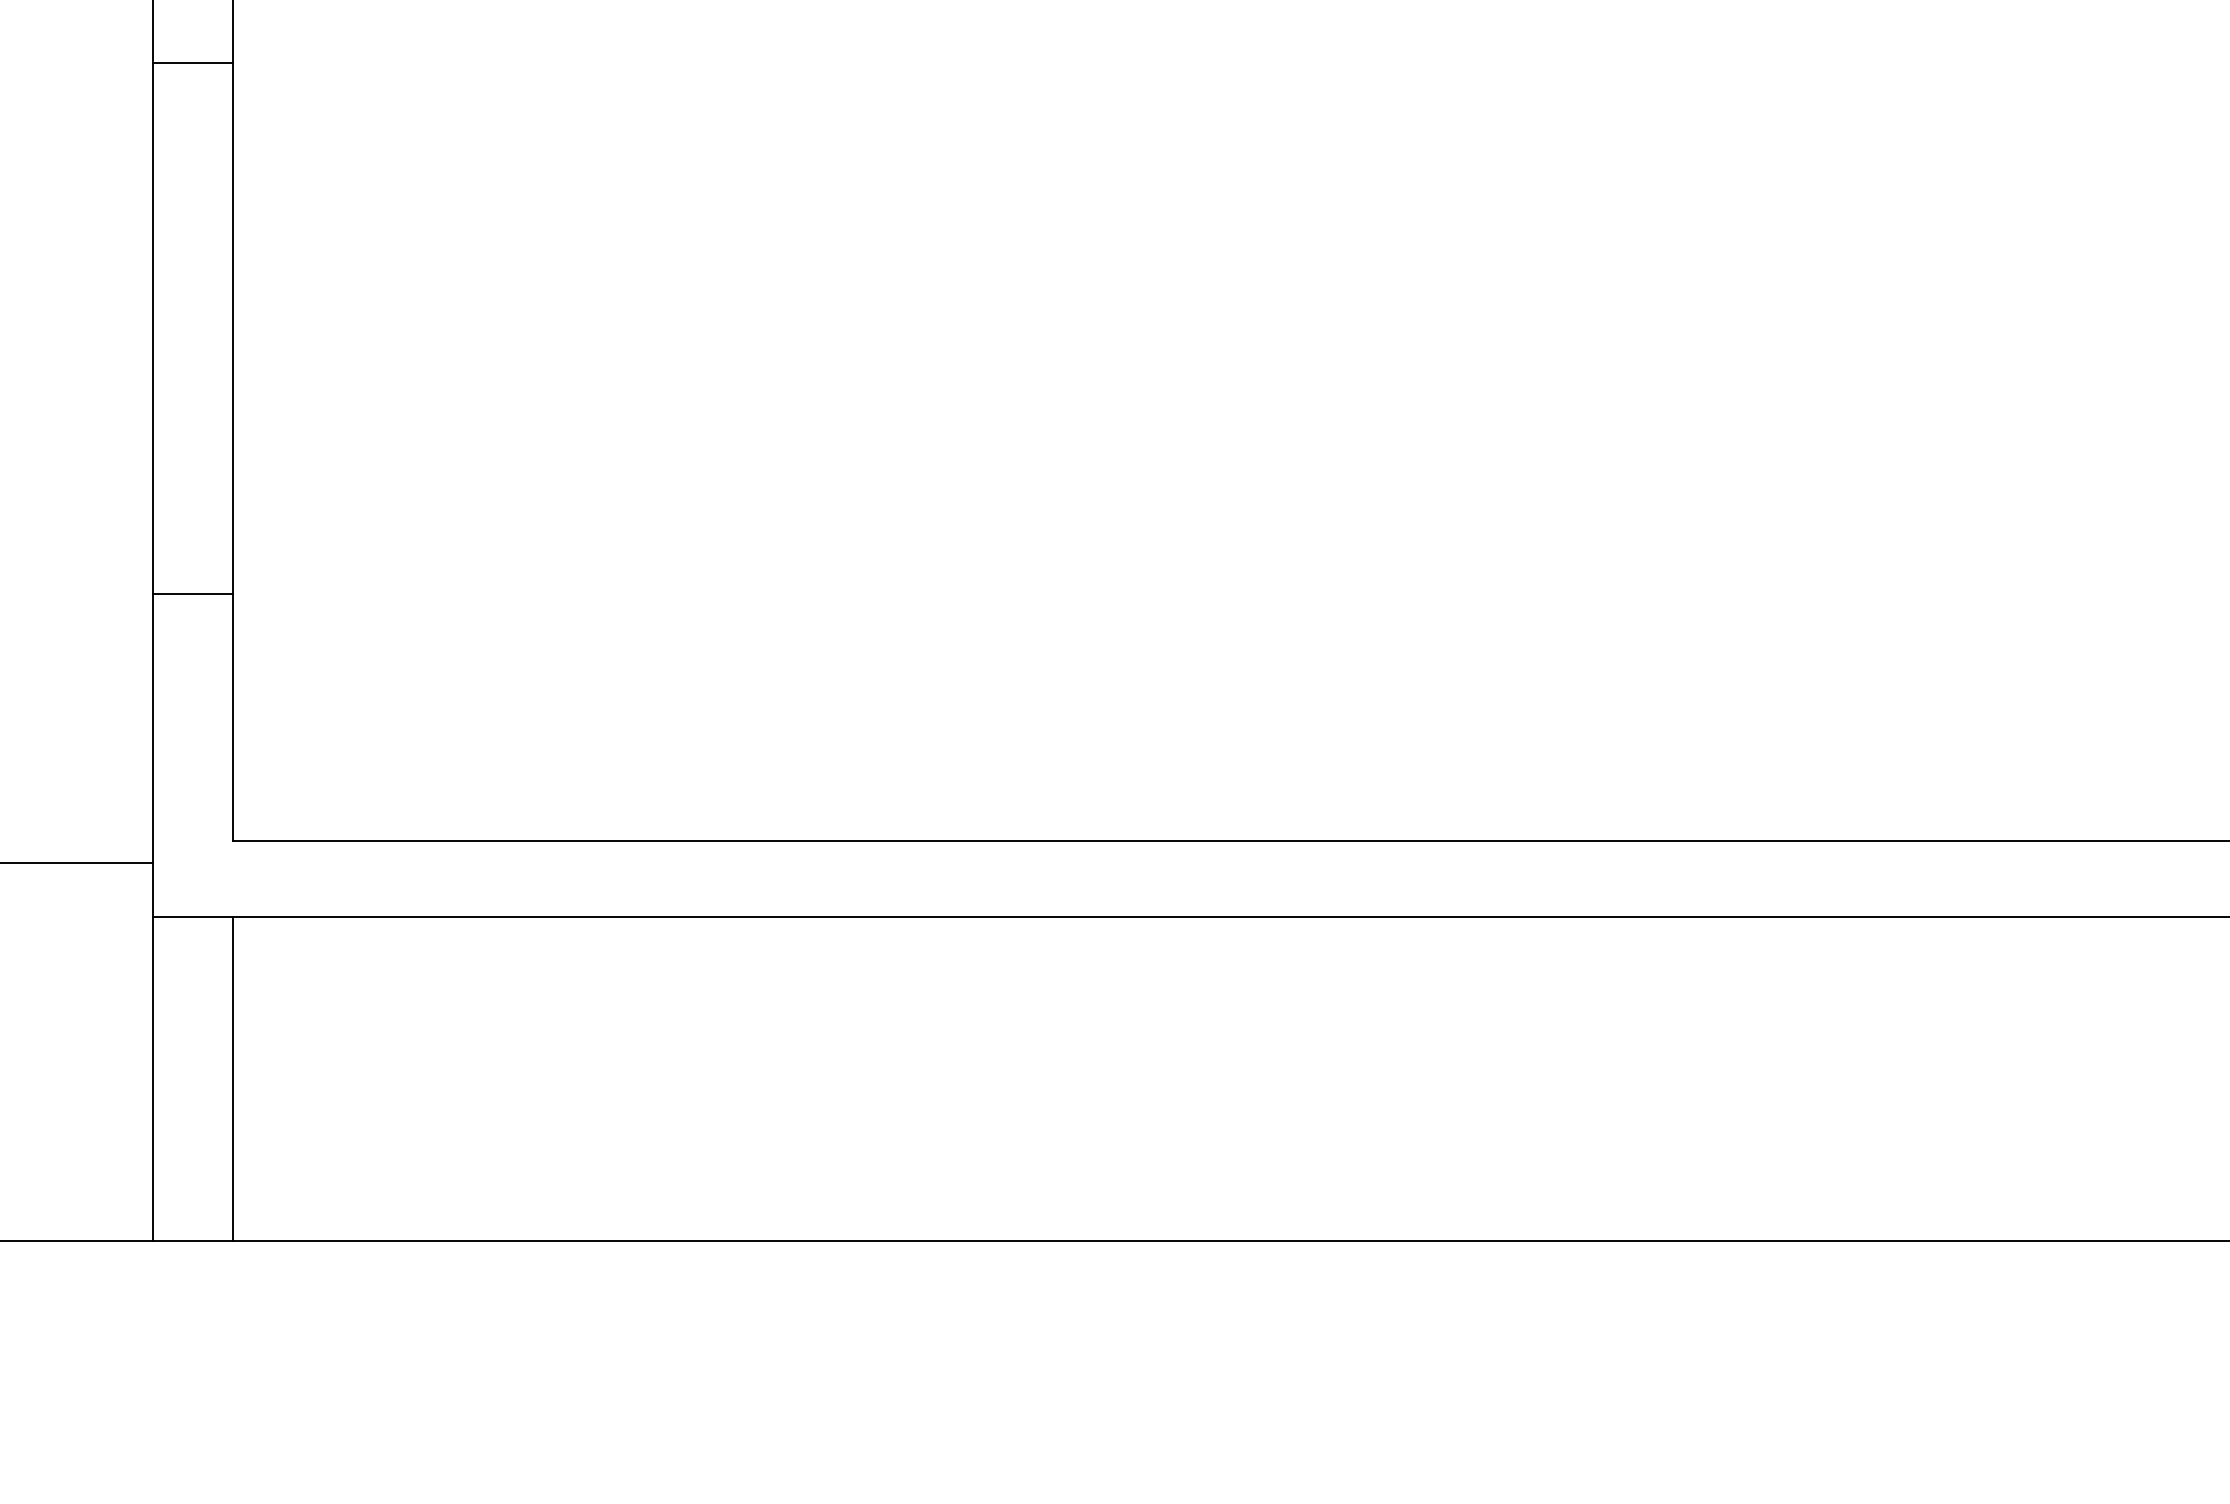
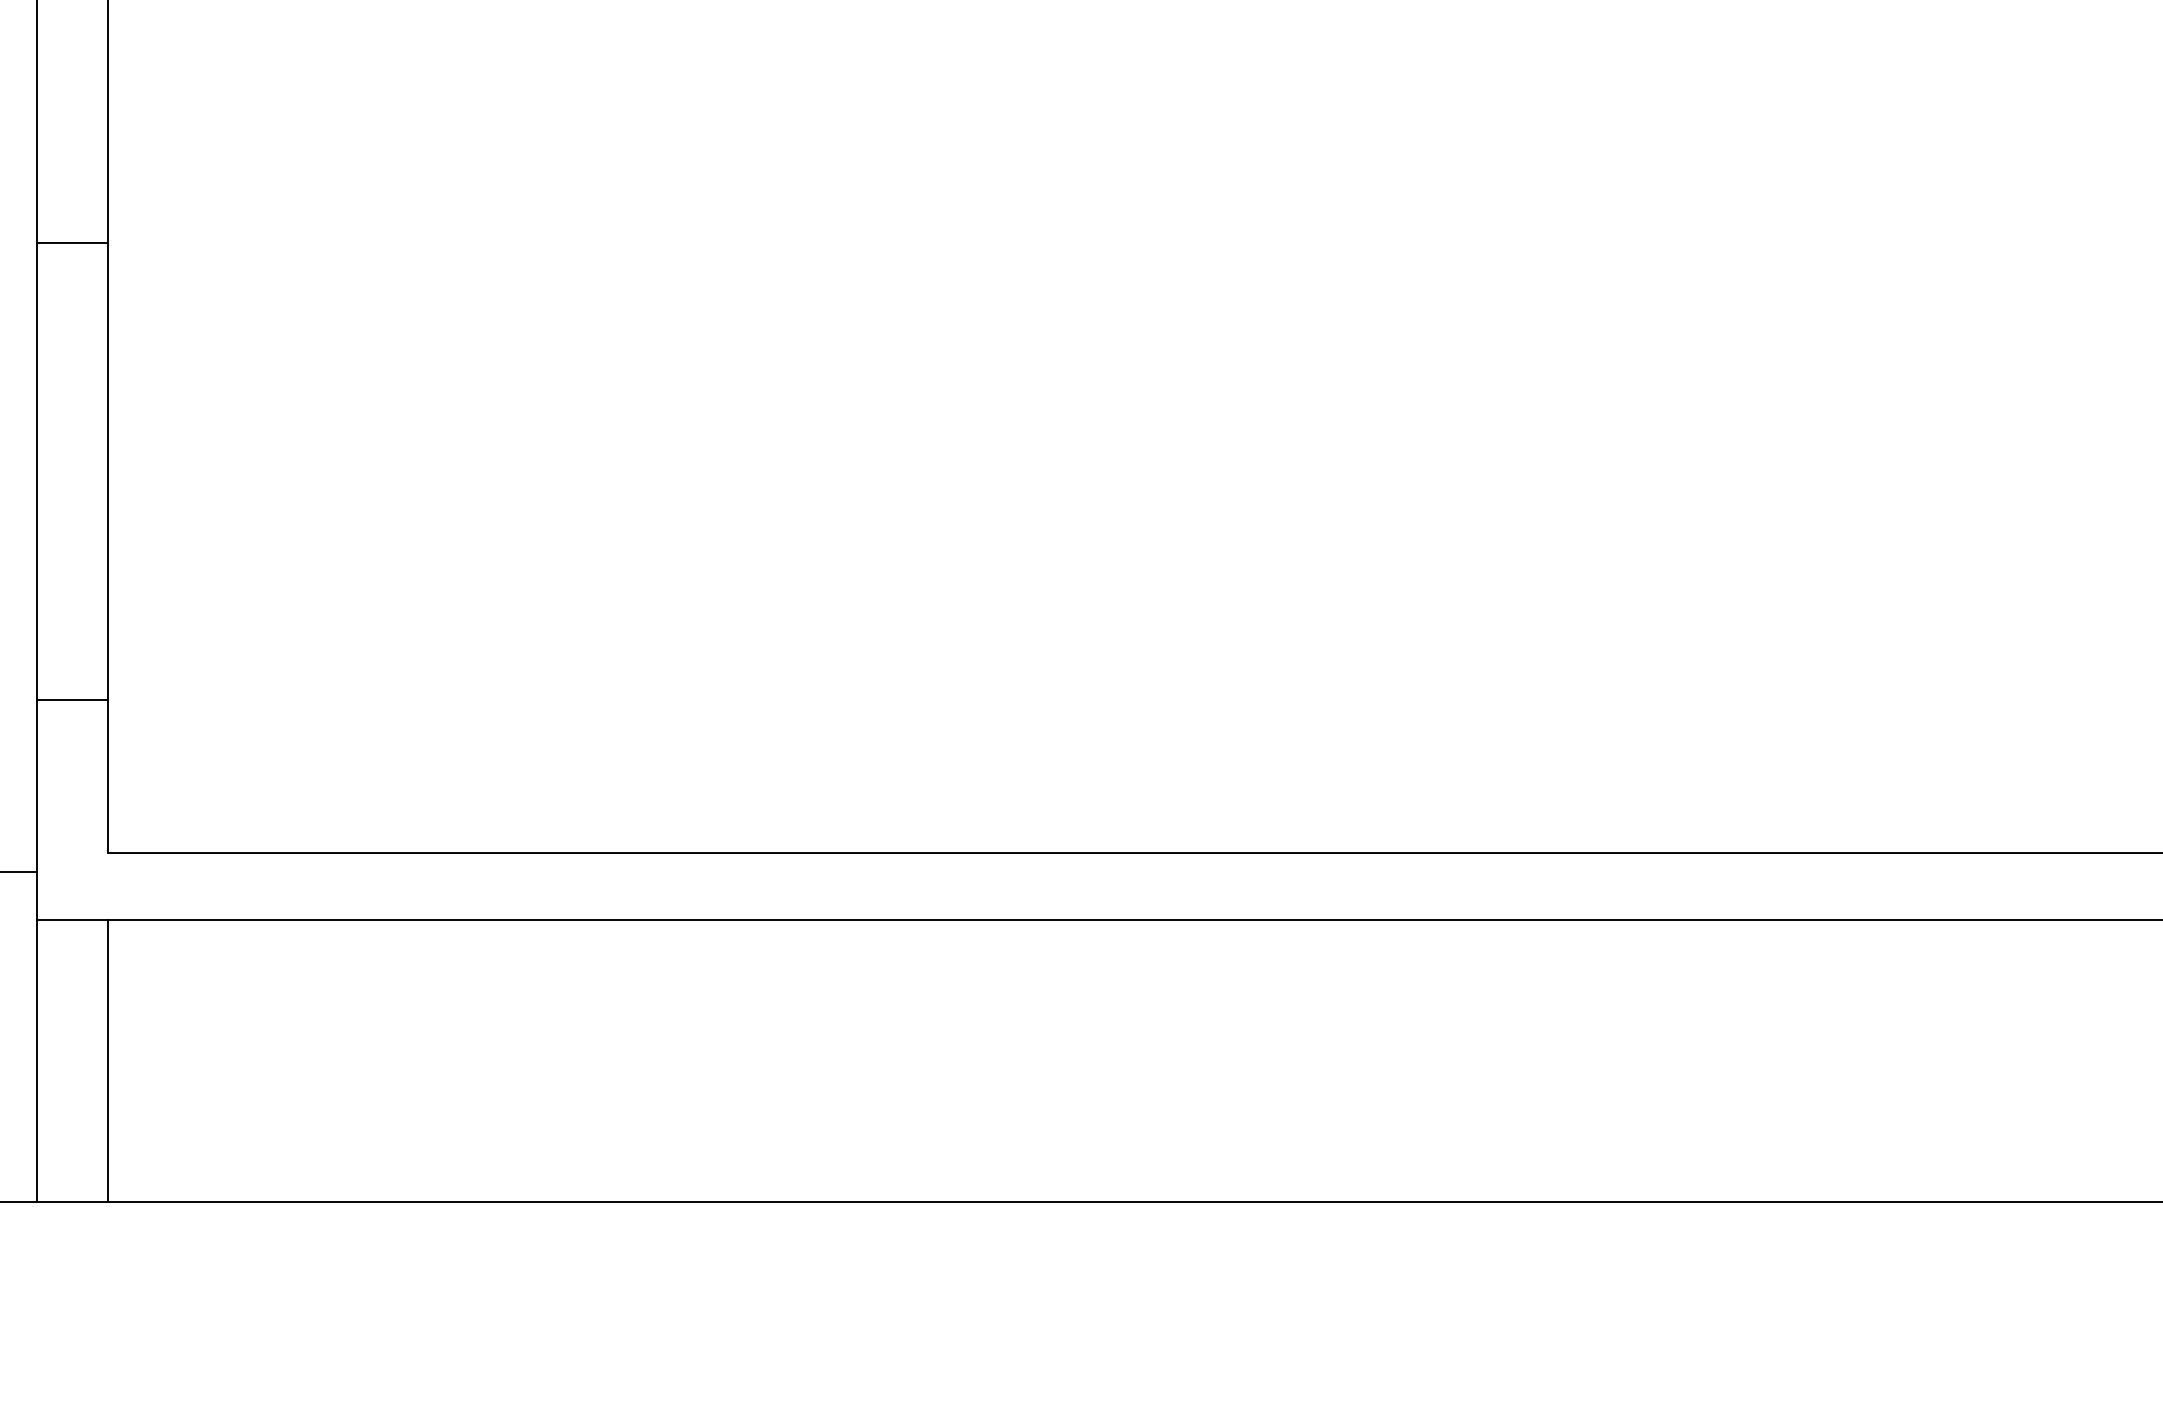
line: (192, 63) -> (72, 243), moved
line: (192, 593) -> (72, 699), moved

